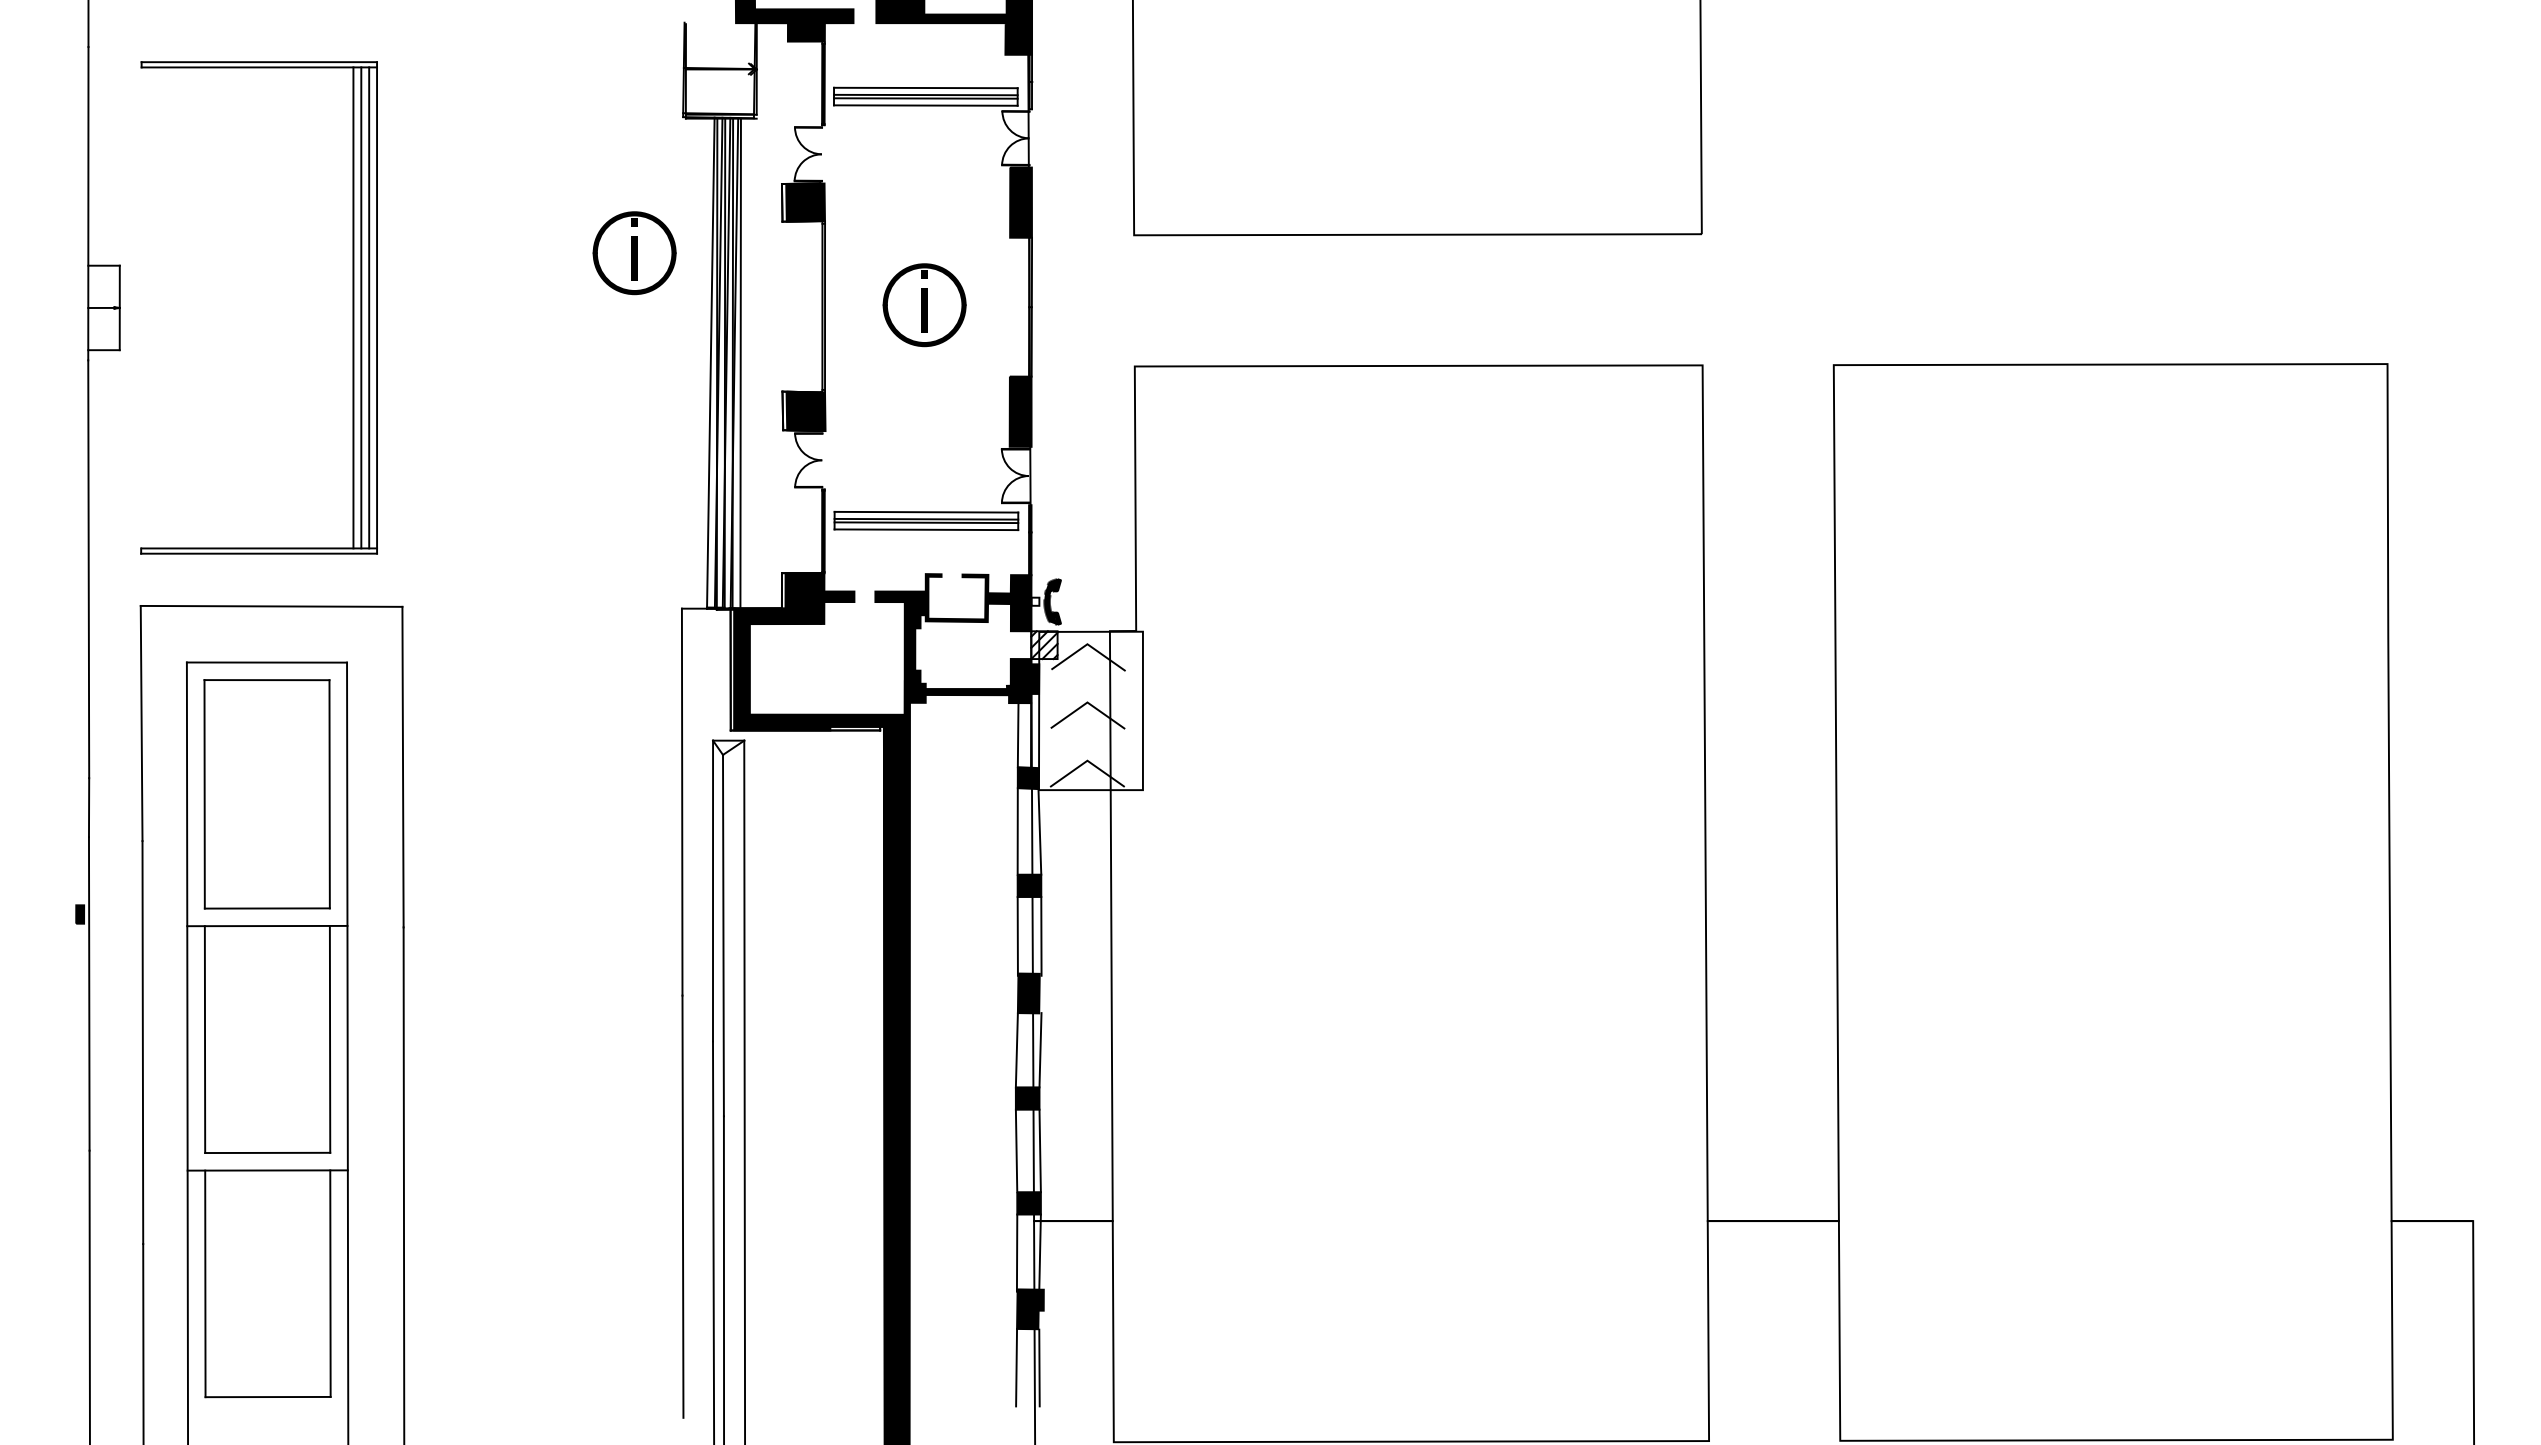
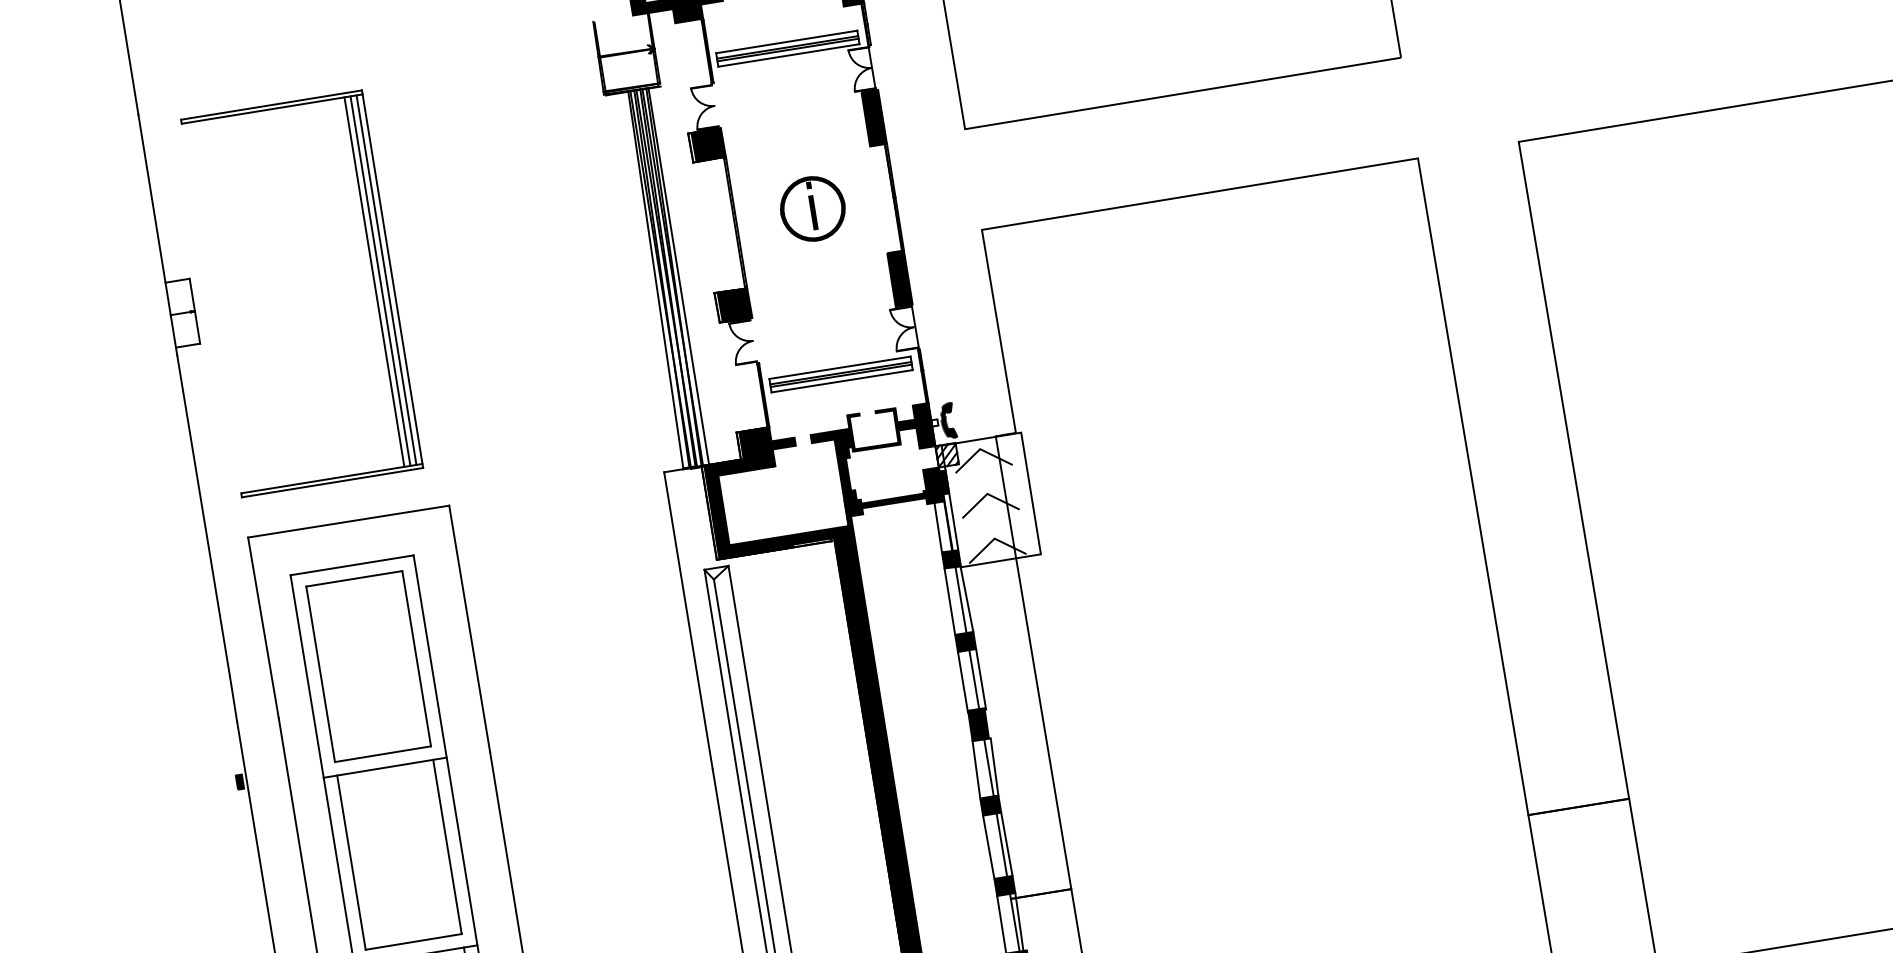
part: (634, 253) -> (583, 205), removed

